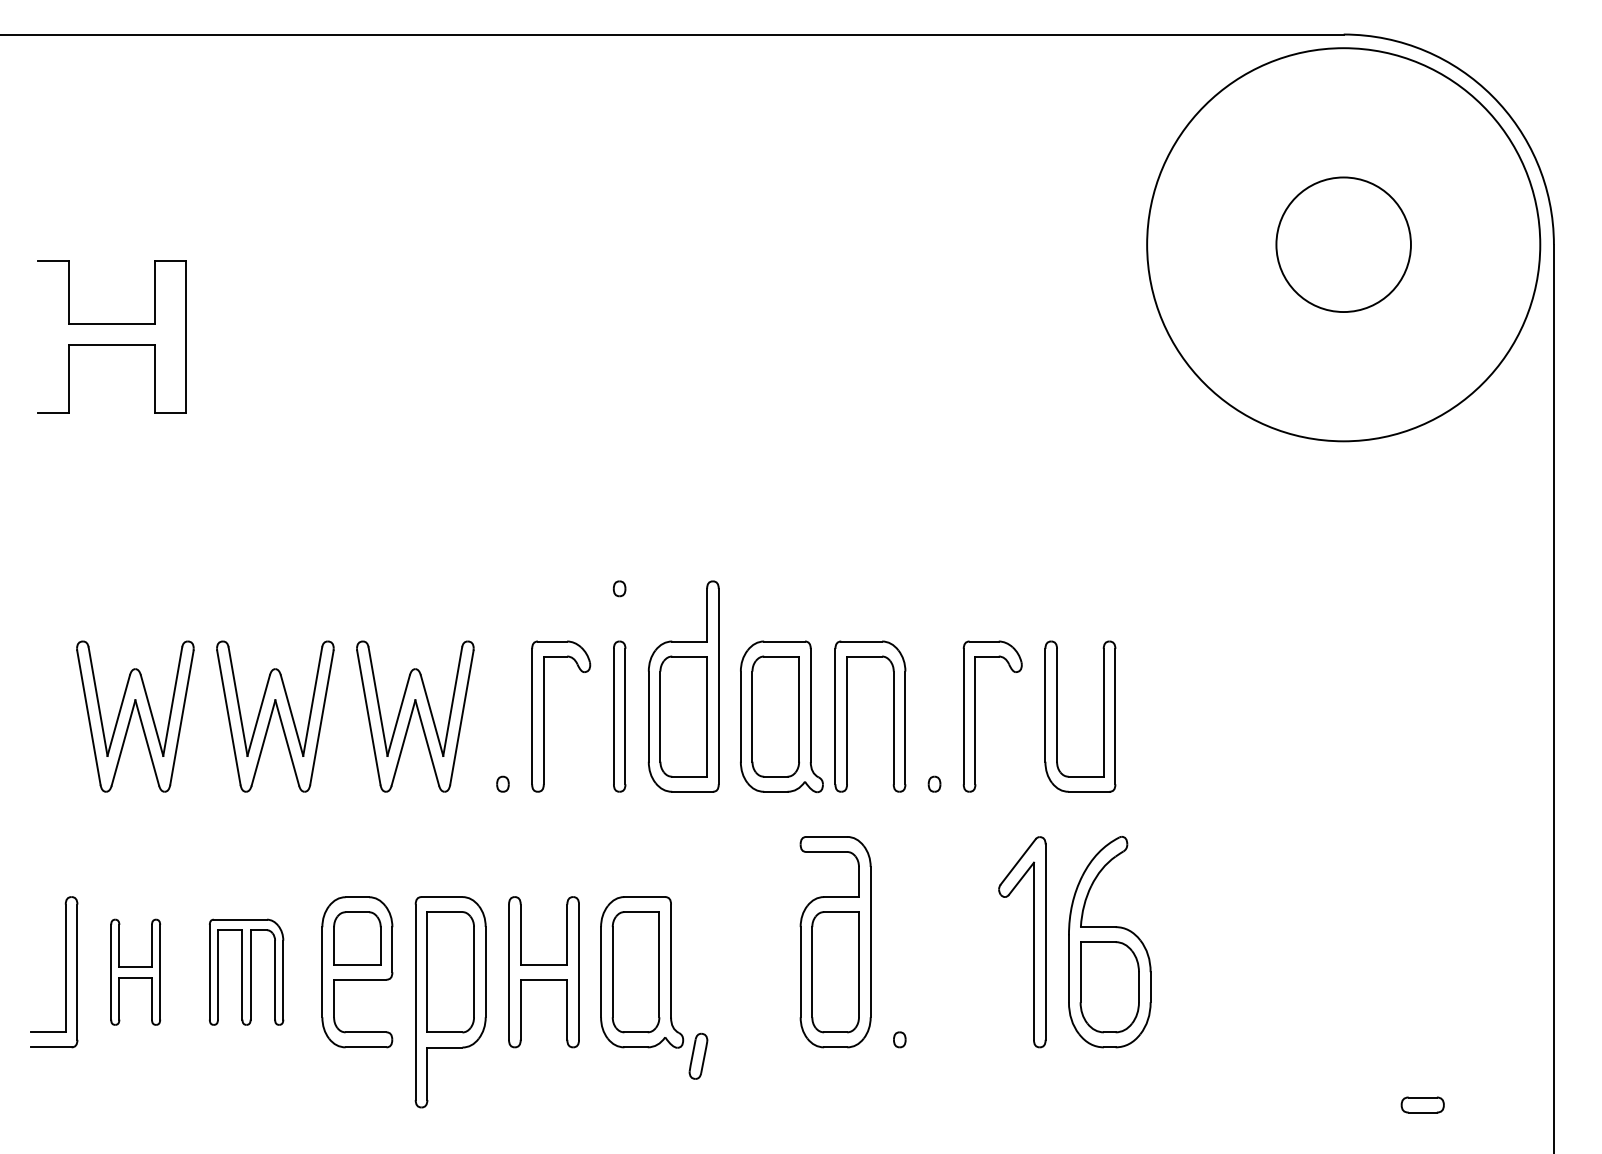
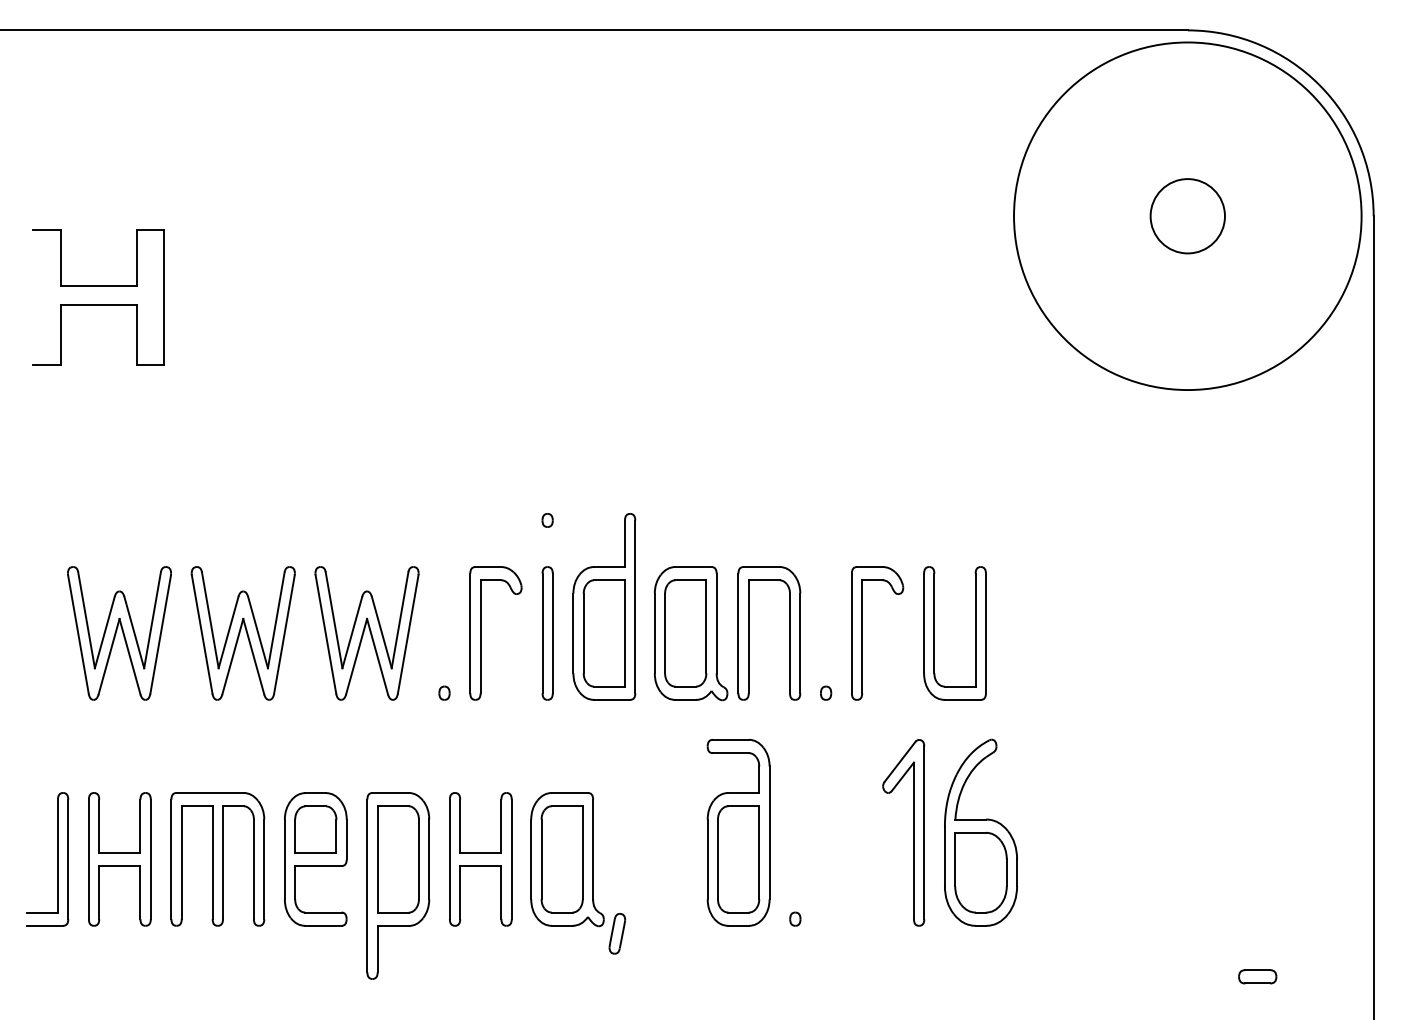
circle: (1343, 244) -> (1187, 216), size x0.62
part: (135, 972) -> (119, 859), size x1.43
part: (246, 972) -> (217, 859), size x1.43

